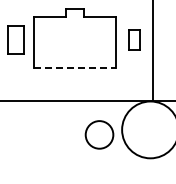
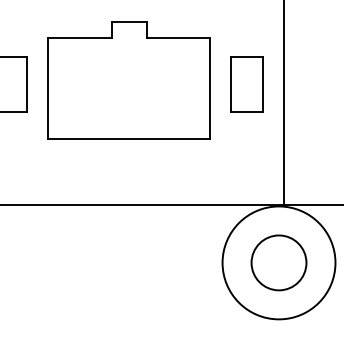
part: (133, 39) -> (245, 83), size x1.43
line: (75, 67) -> (129, 138), dashed -> solid
circle: (99, 134) -> (278, 262), moved

